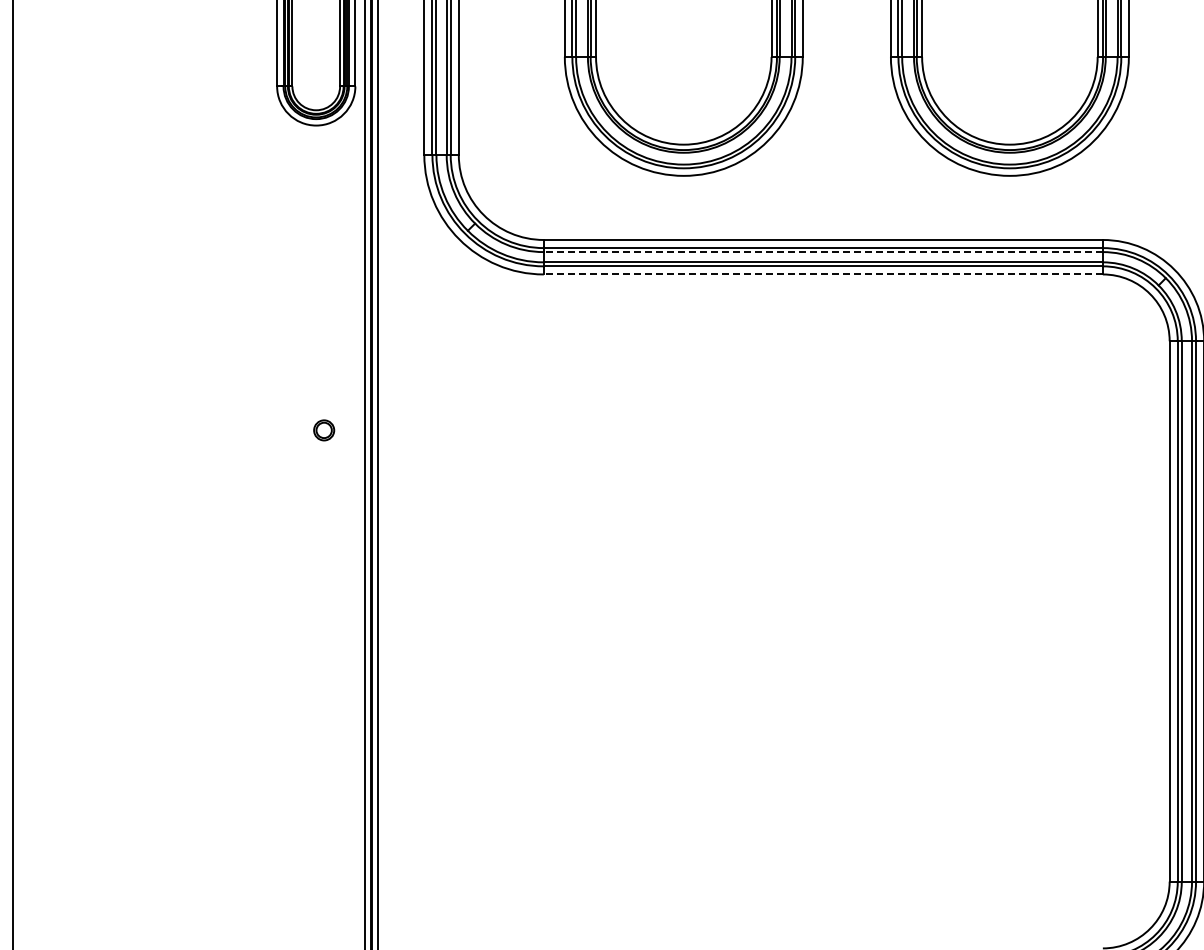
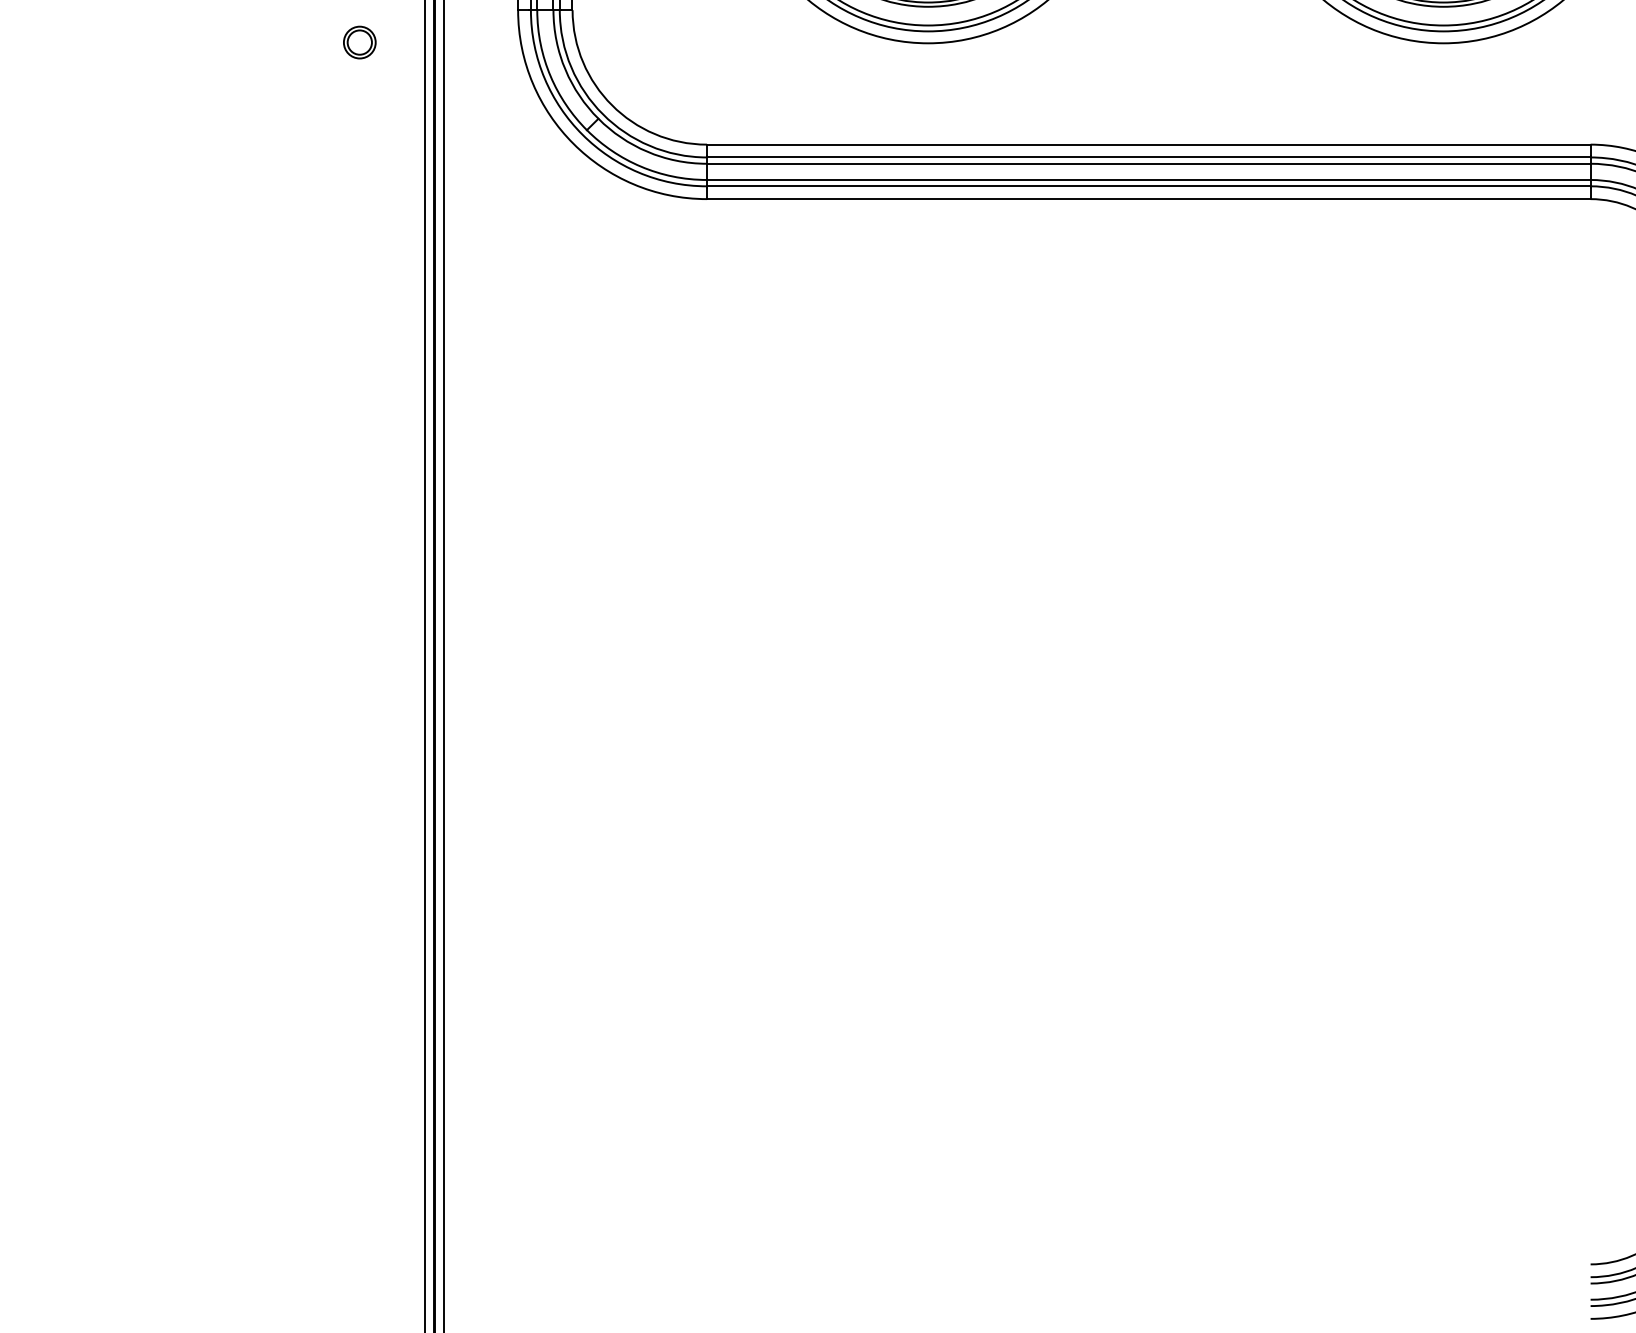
line: (822, 252) -> (1147, 164), dashed -> solid
line: (822, 274) -> (1147, 199), dashed -> solid
part: (324, 430) -> (360, 42), moved

